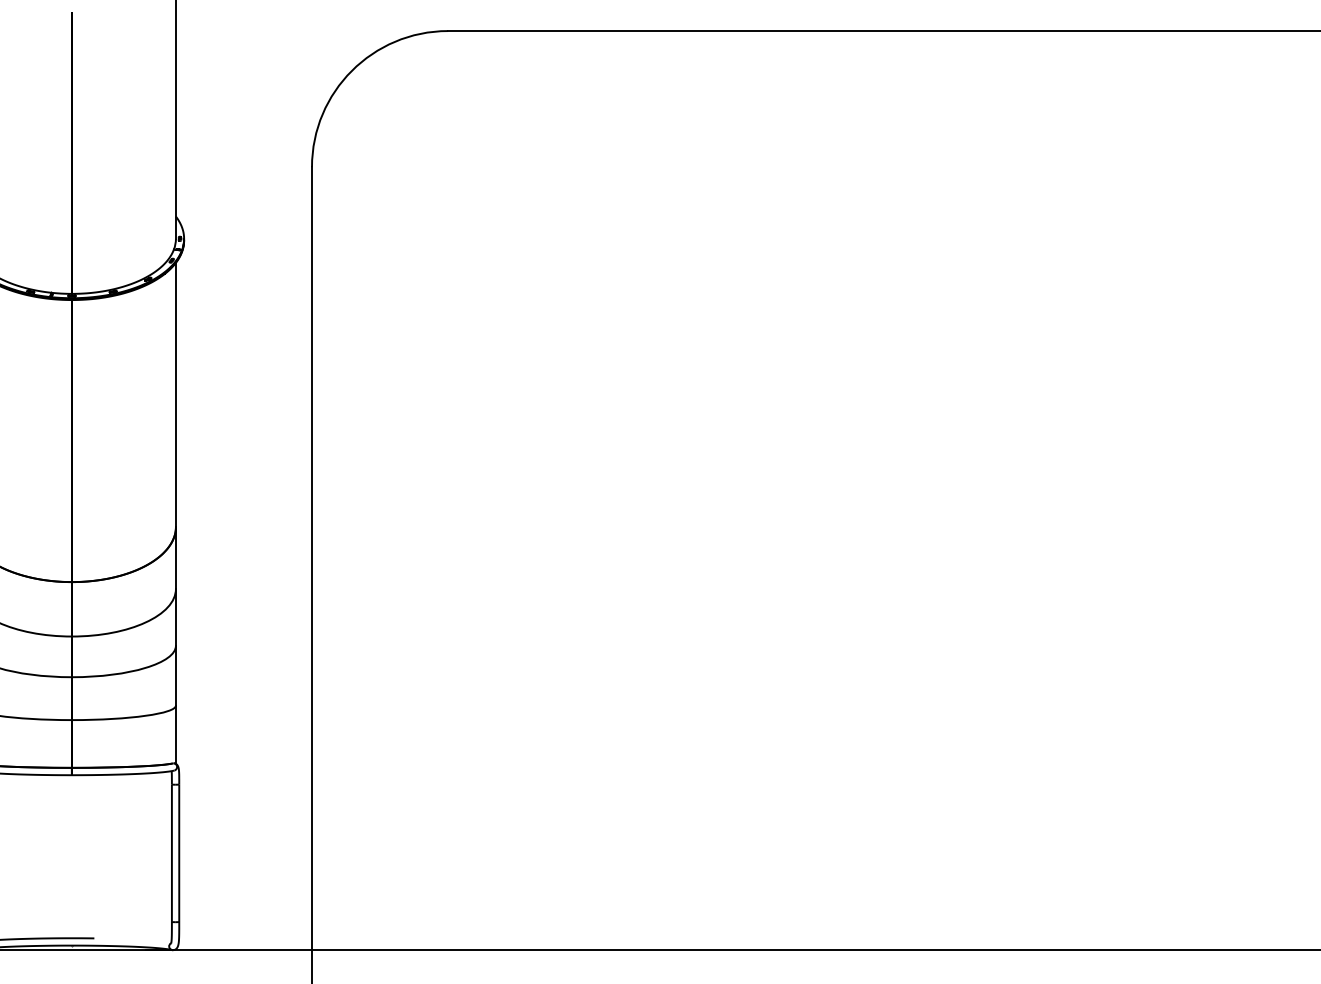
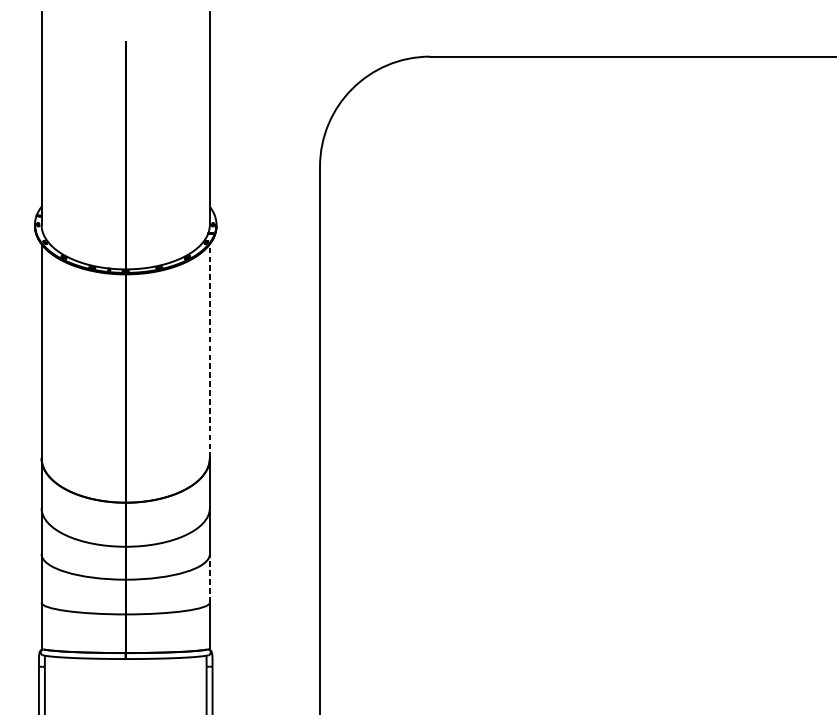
line: (175, 394) -> (209, 350), solid -> dashed
line: (175, 675) -> (209, 578), solid -> dashed

